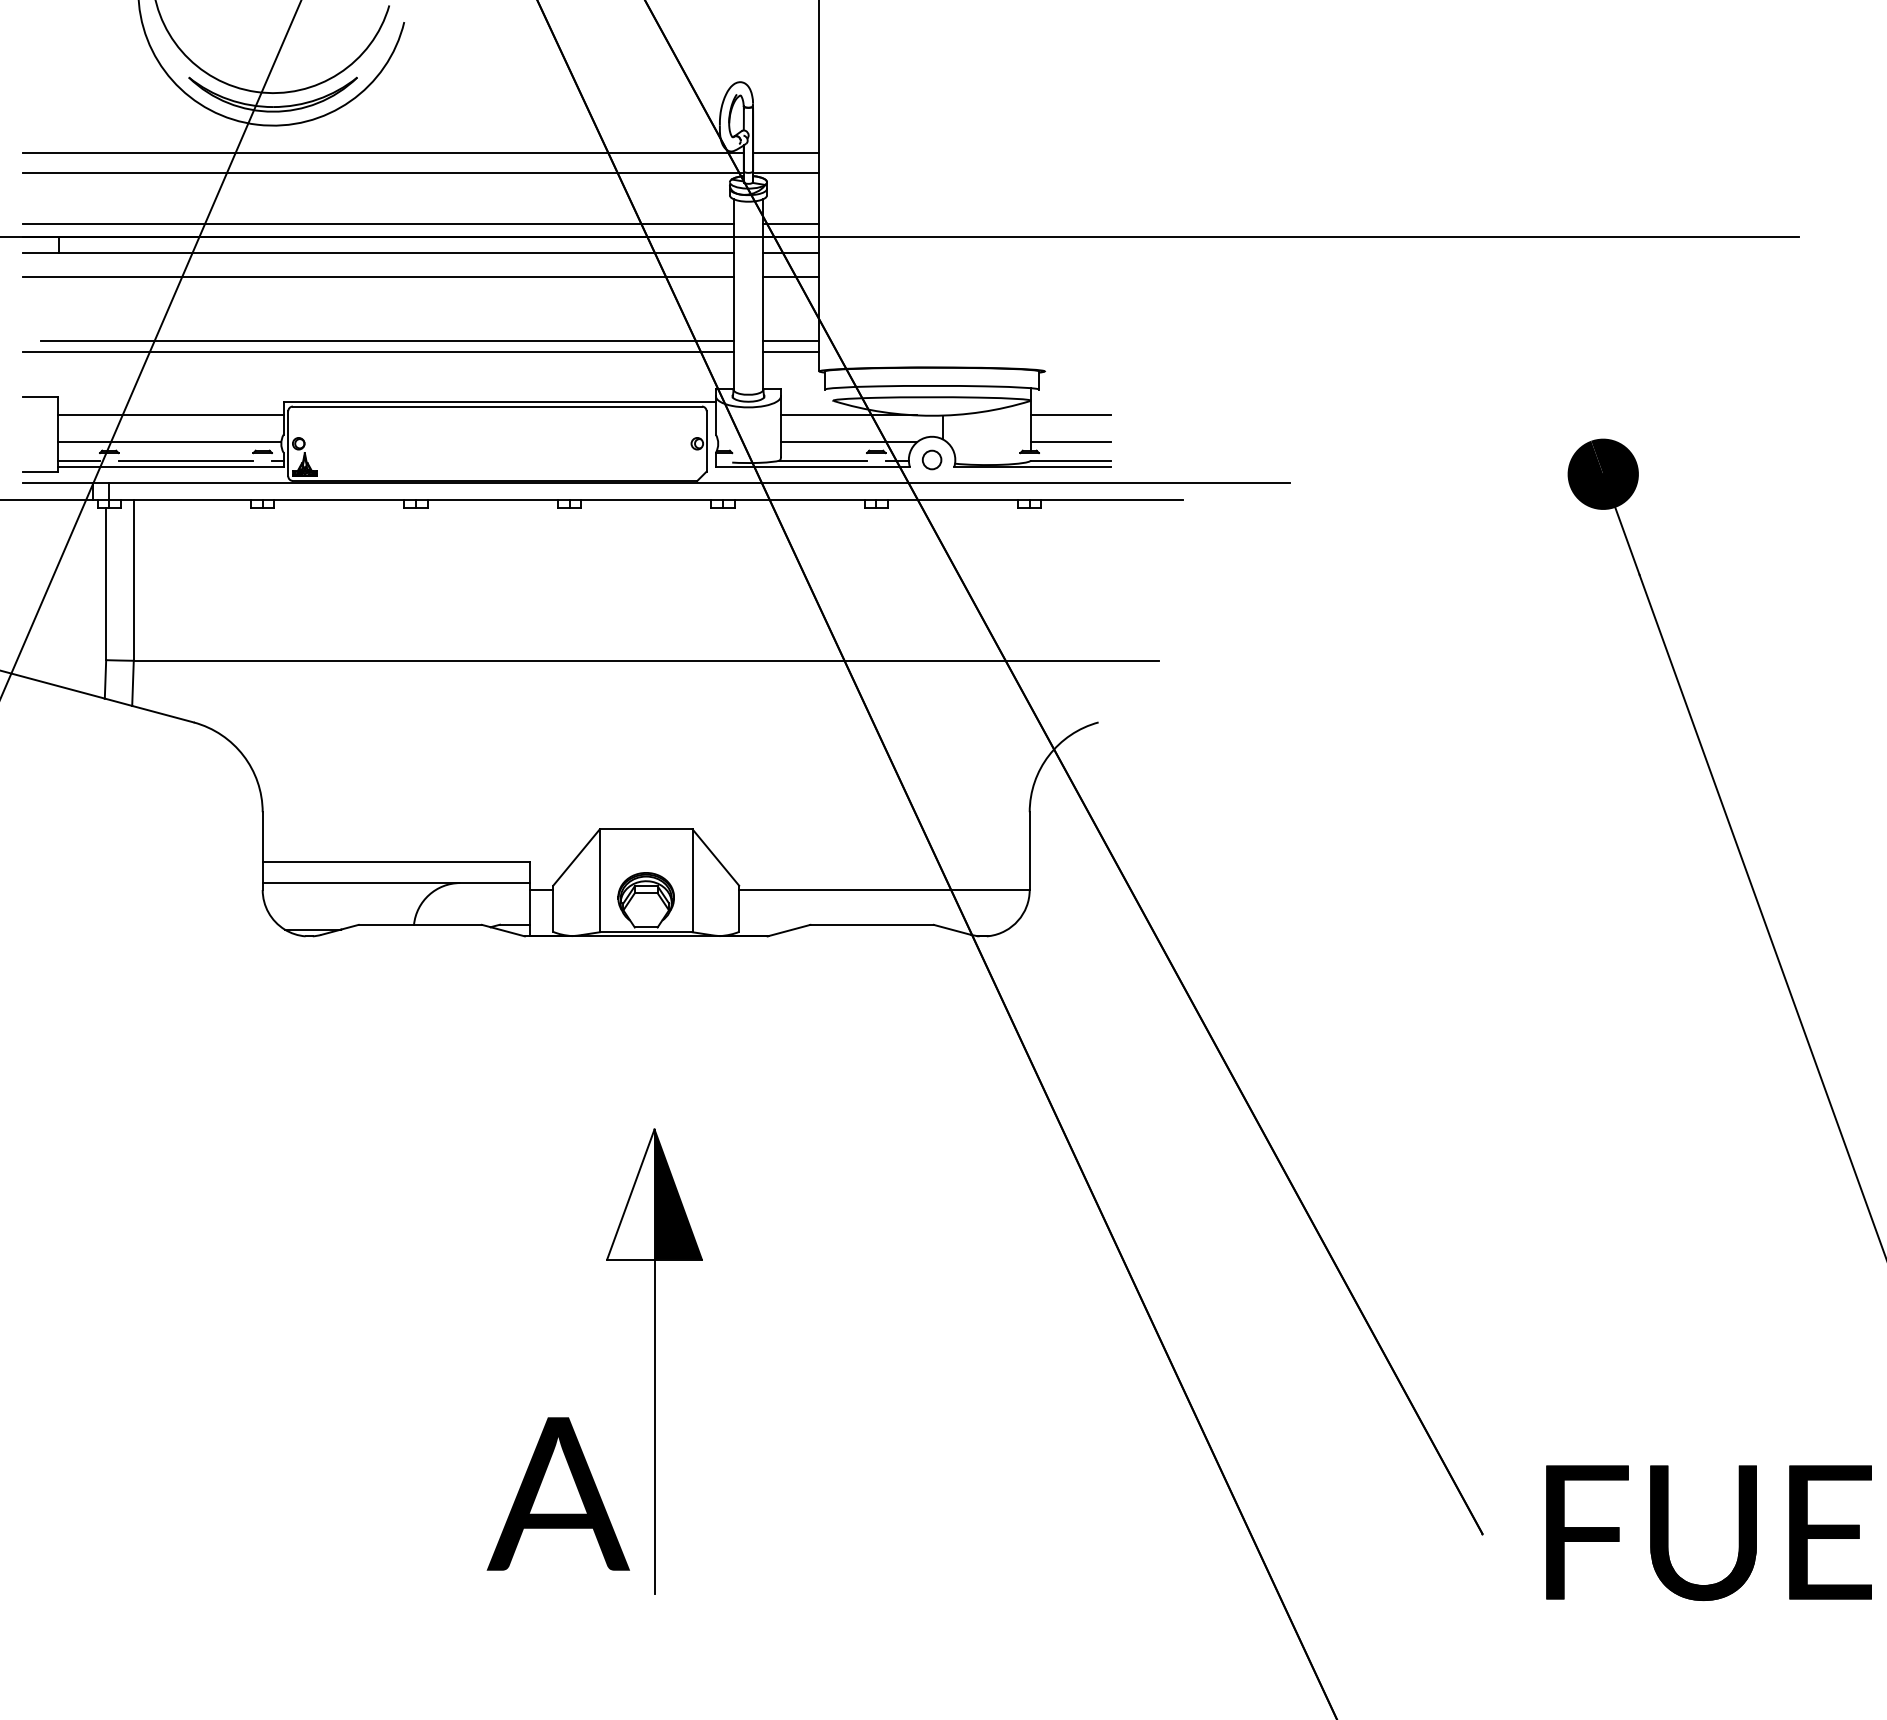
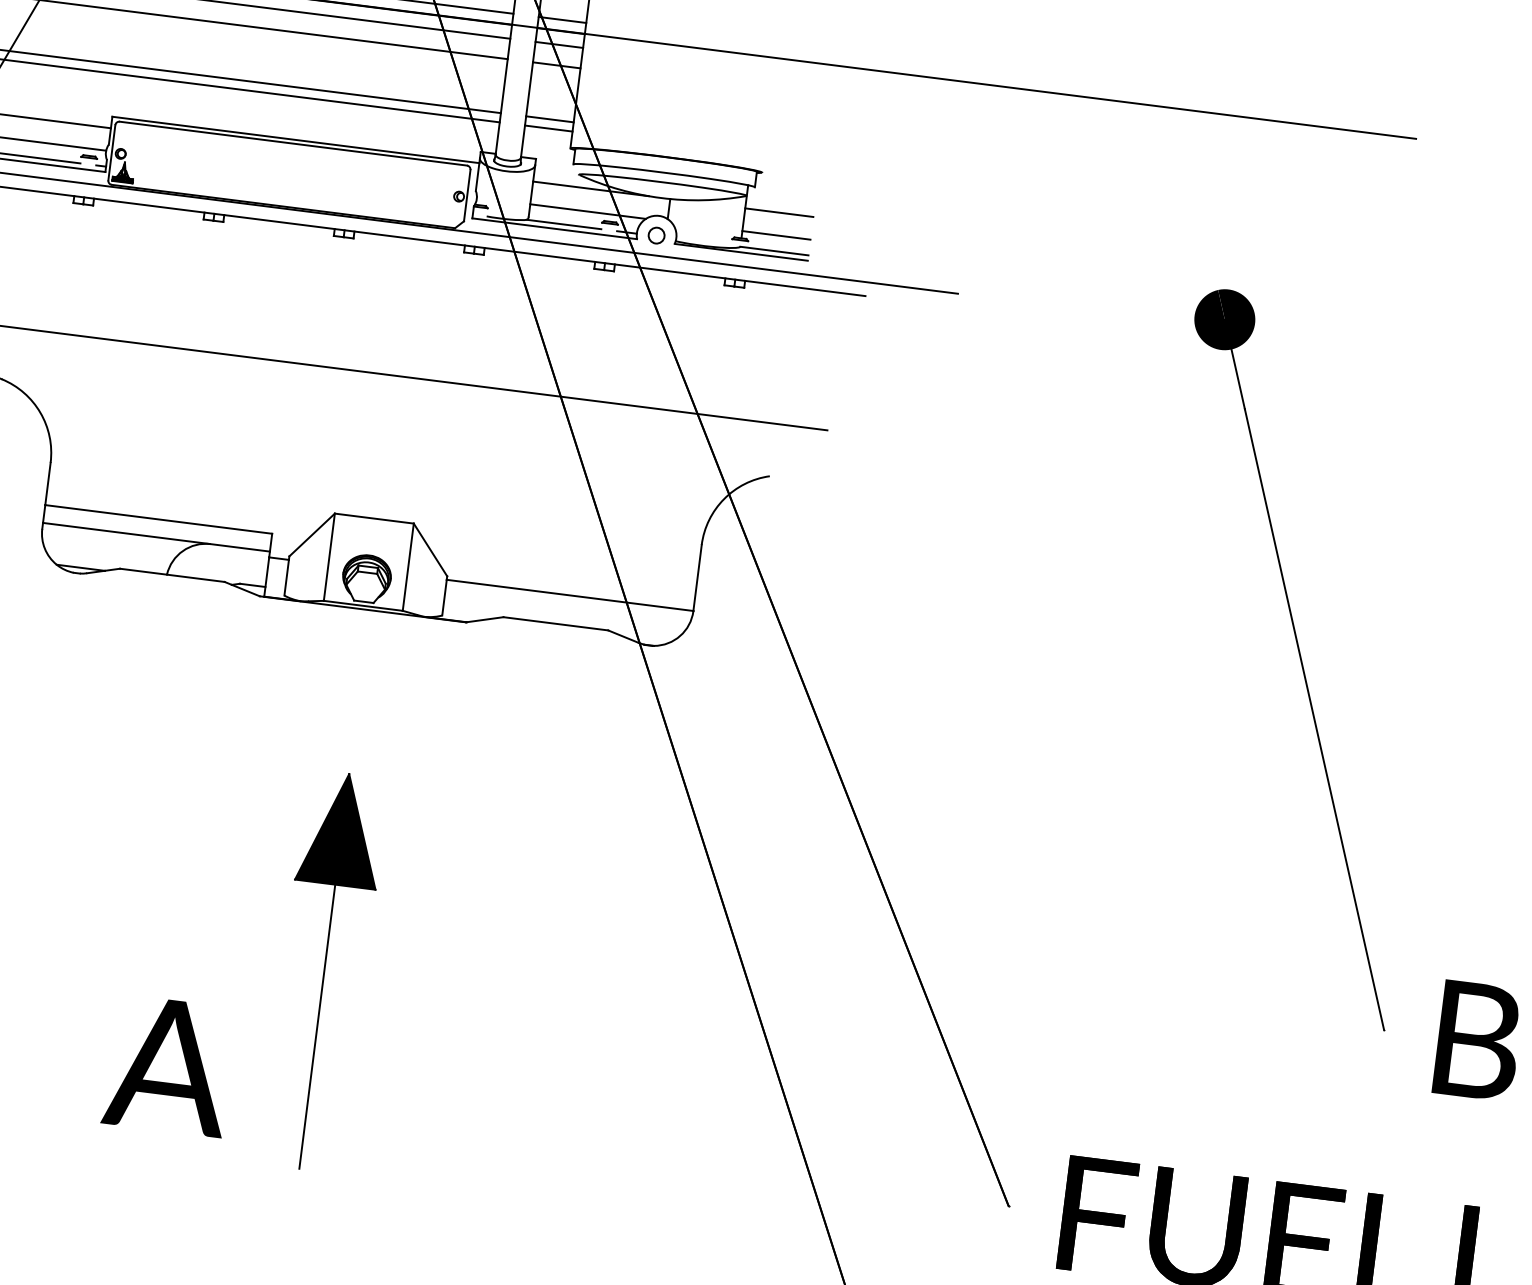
fill: (630, 1194) -> (321, 826), added
text: (557, 1493) -> (168, 1065), moved

